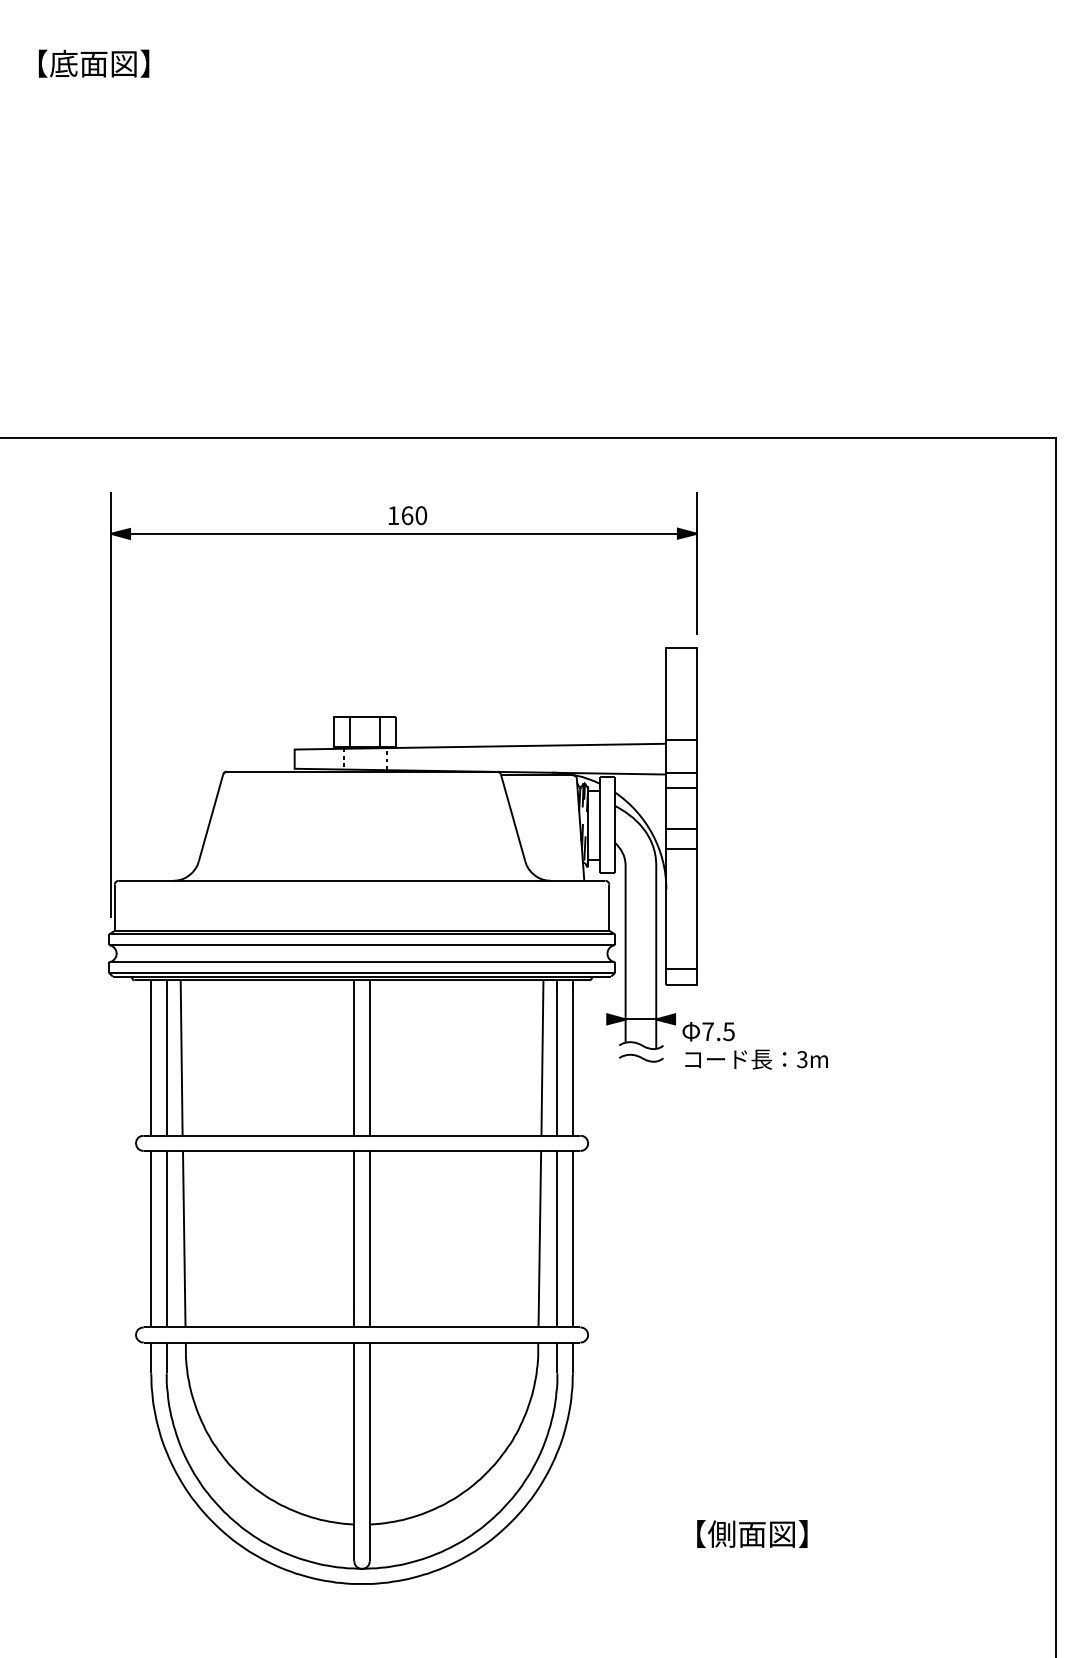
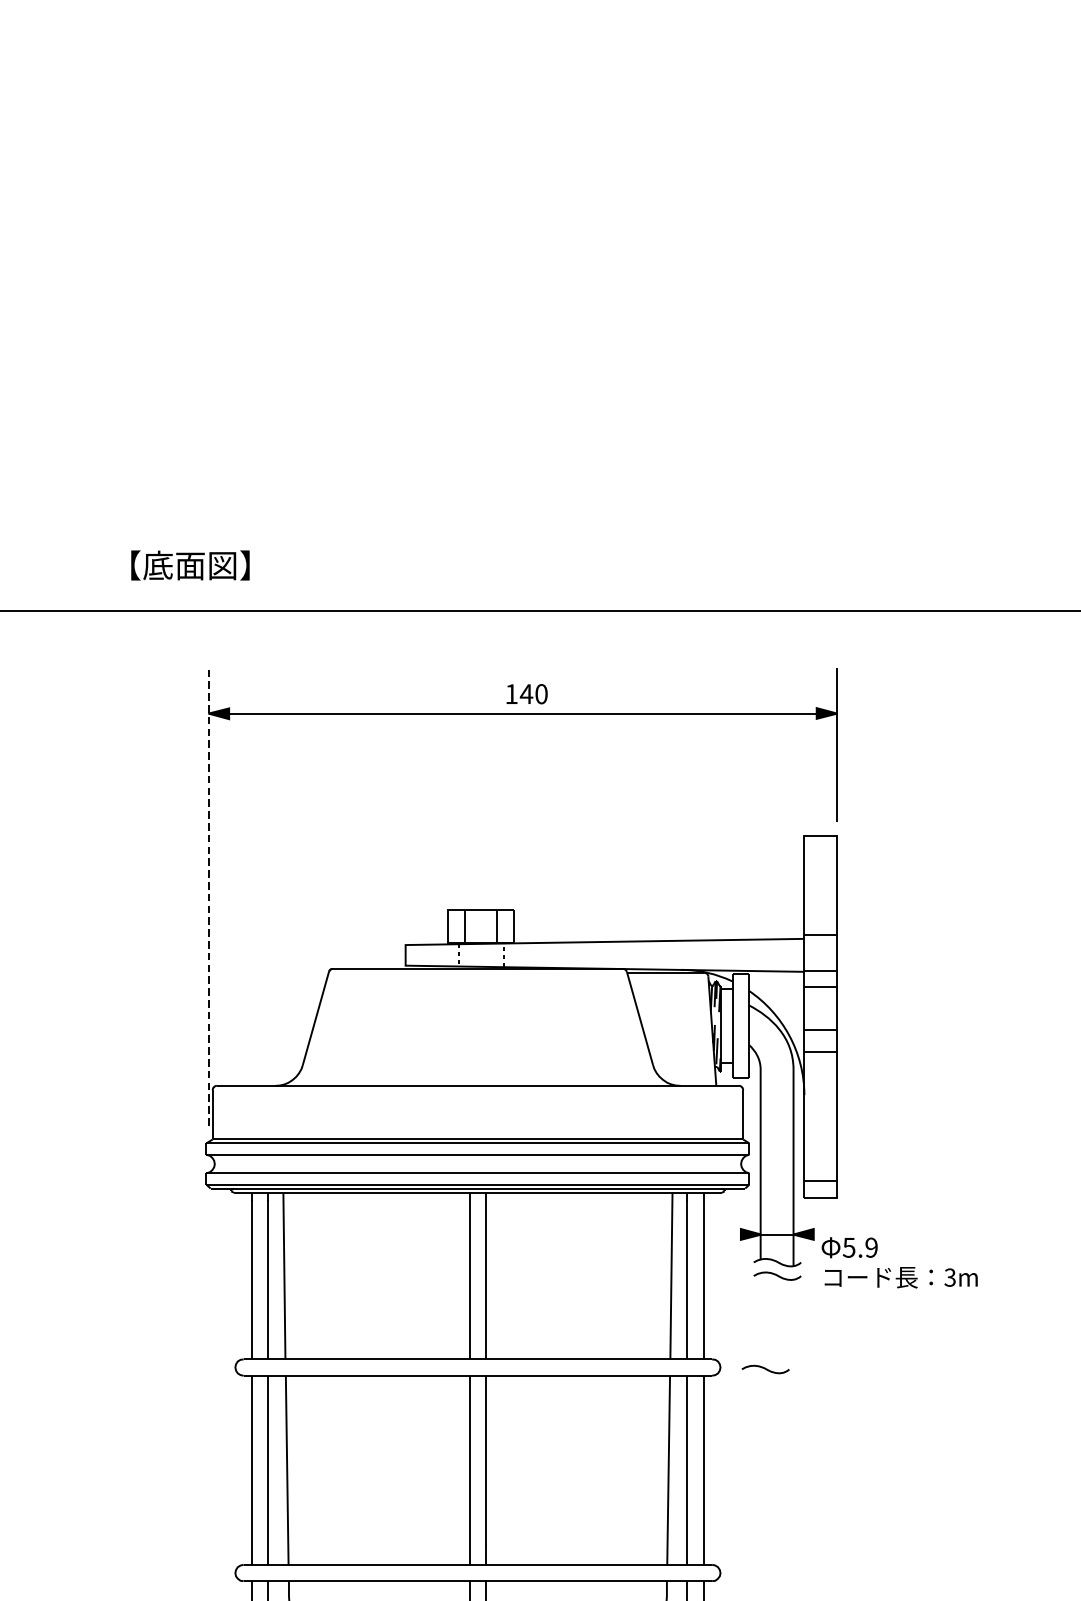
text: (93, 63) -> (189, 565), moved
text: (407, 515) -> (526, 693), 160 -> 140
line: (110, 704) -> (208, 896), solid -> dashed
text: (718, 1031) -> (860, 1247), 7.5 -> 5.9
curve: (629, 1144) -> (764, 1368), added

